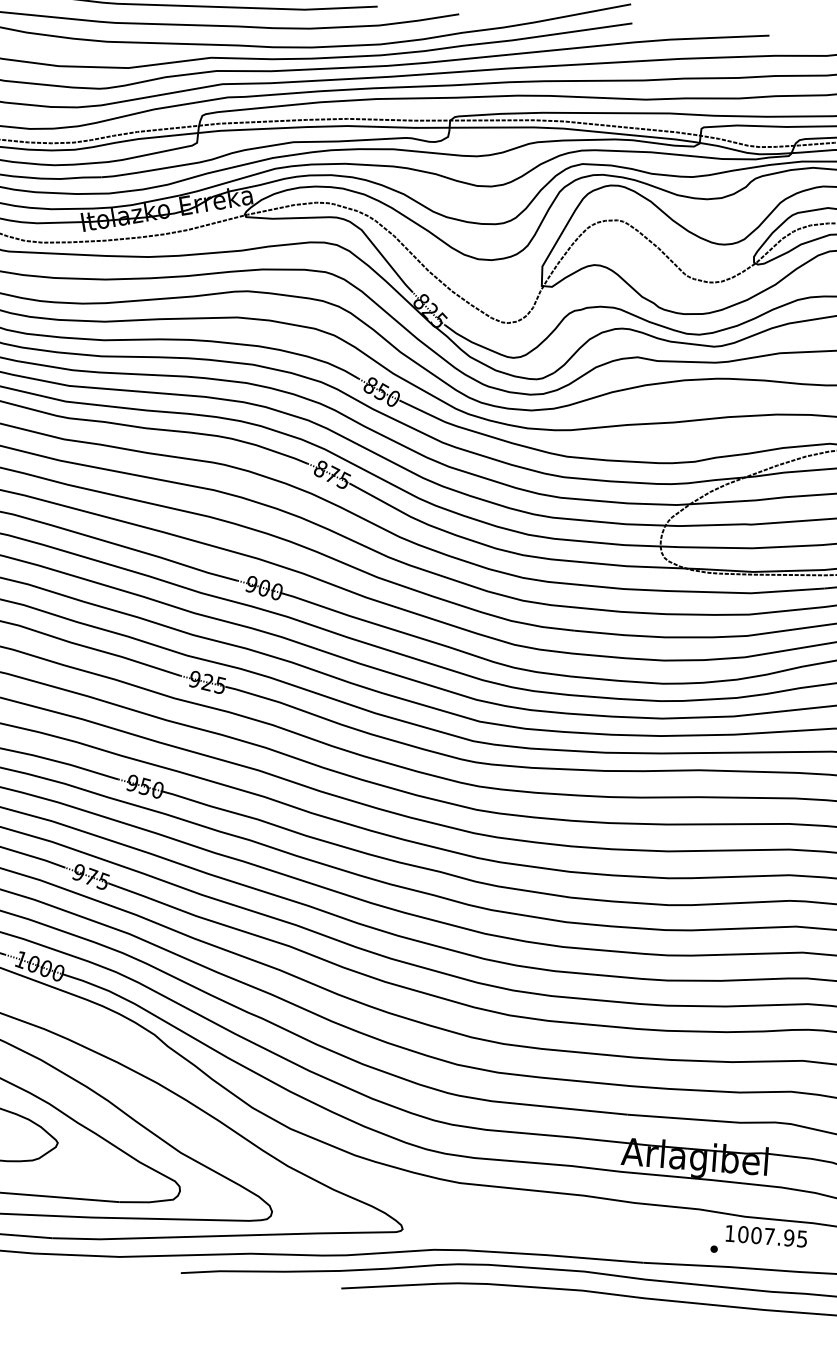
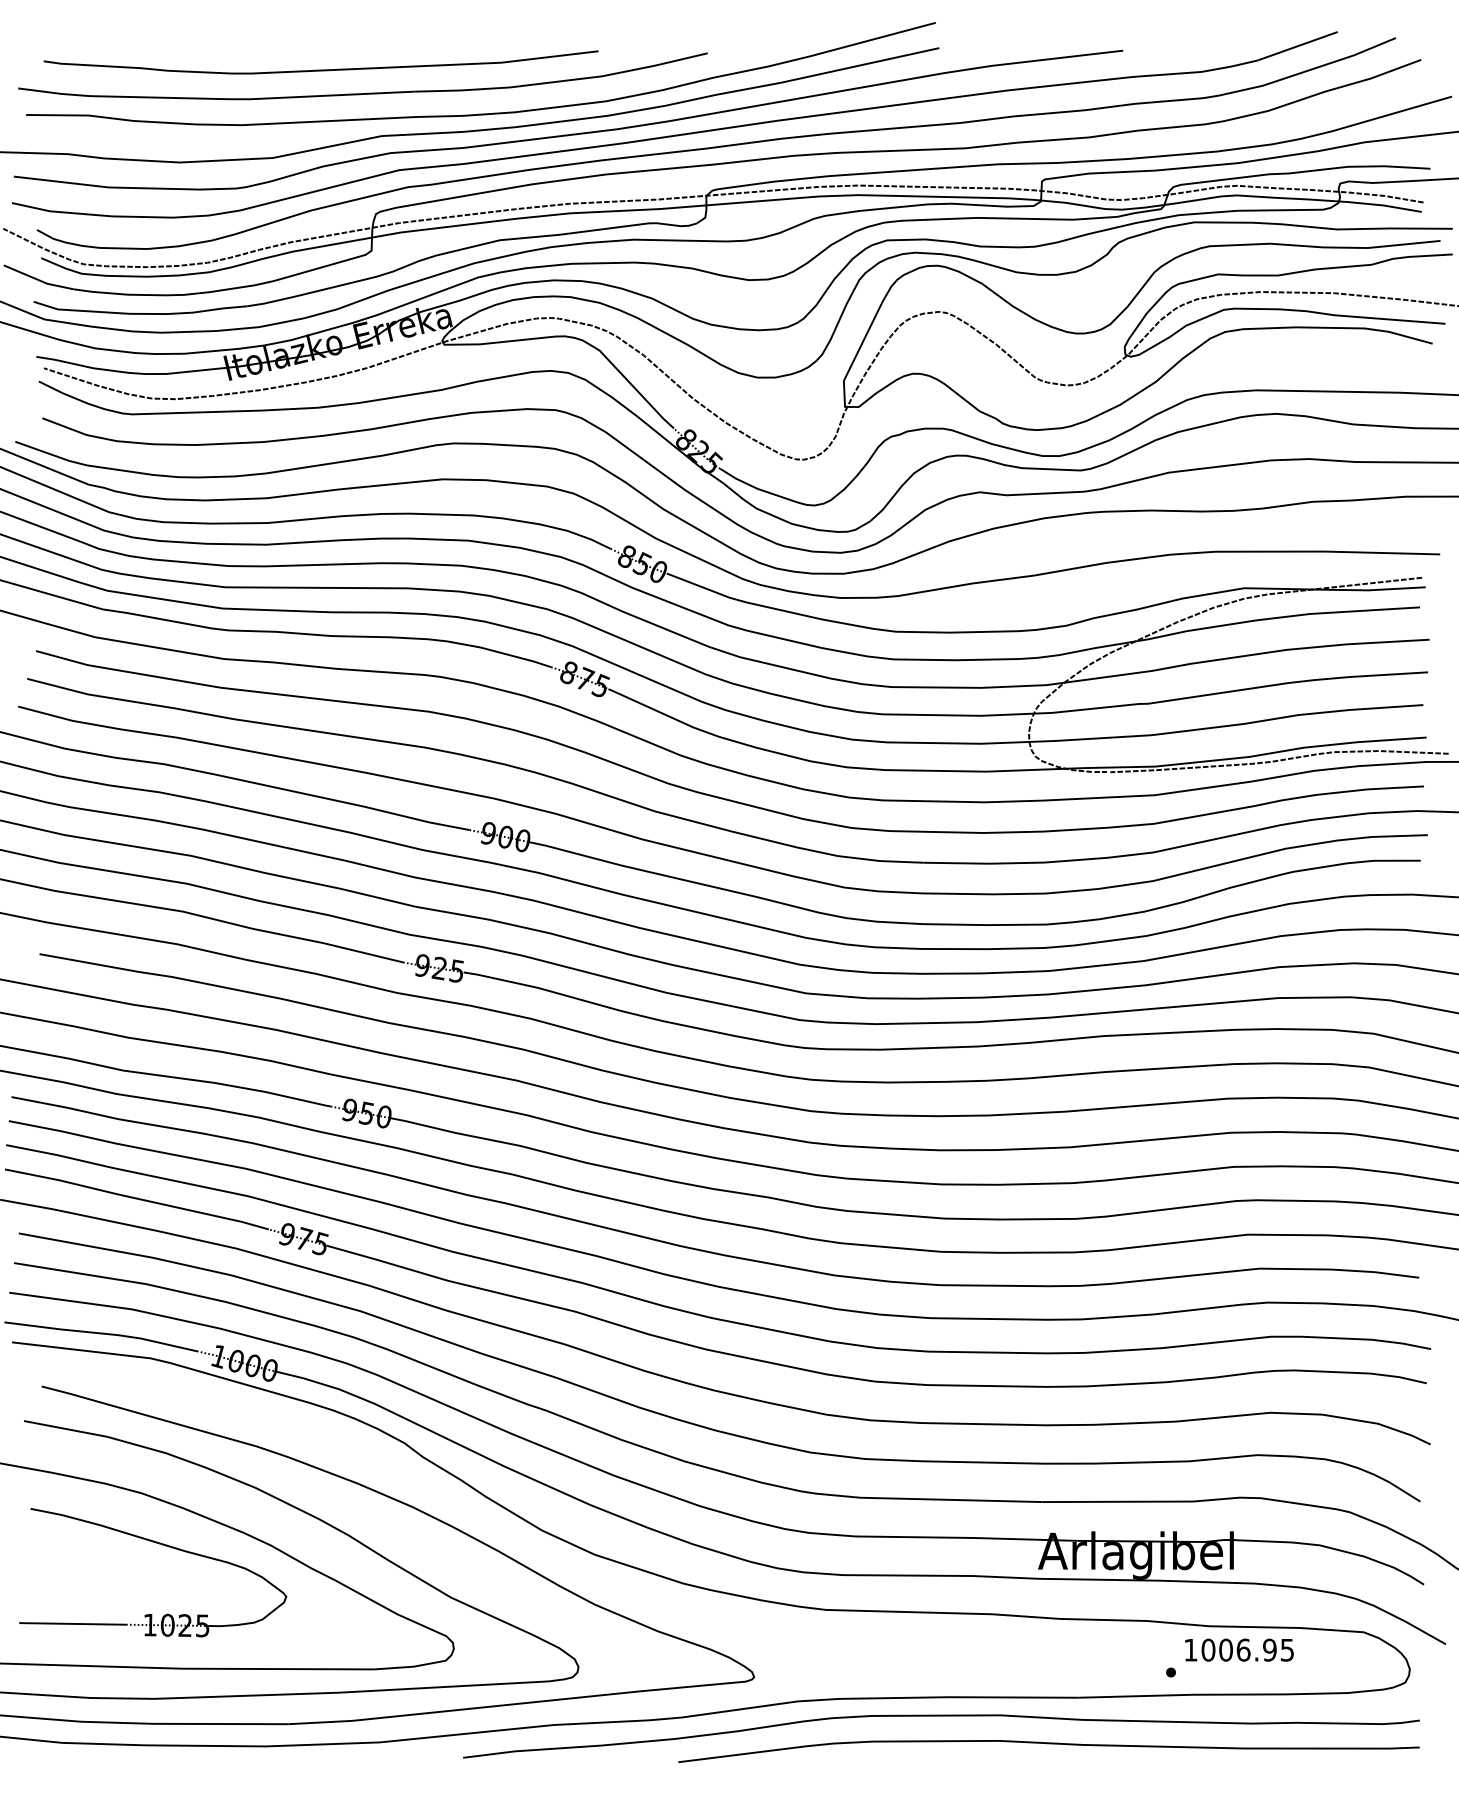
text: (769, 1236) -> (1243, 1649), 1007.95 -> 1006.95

